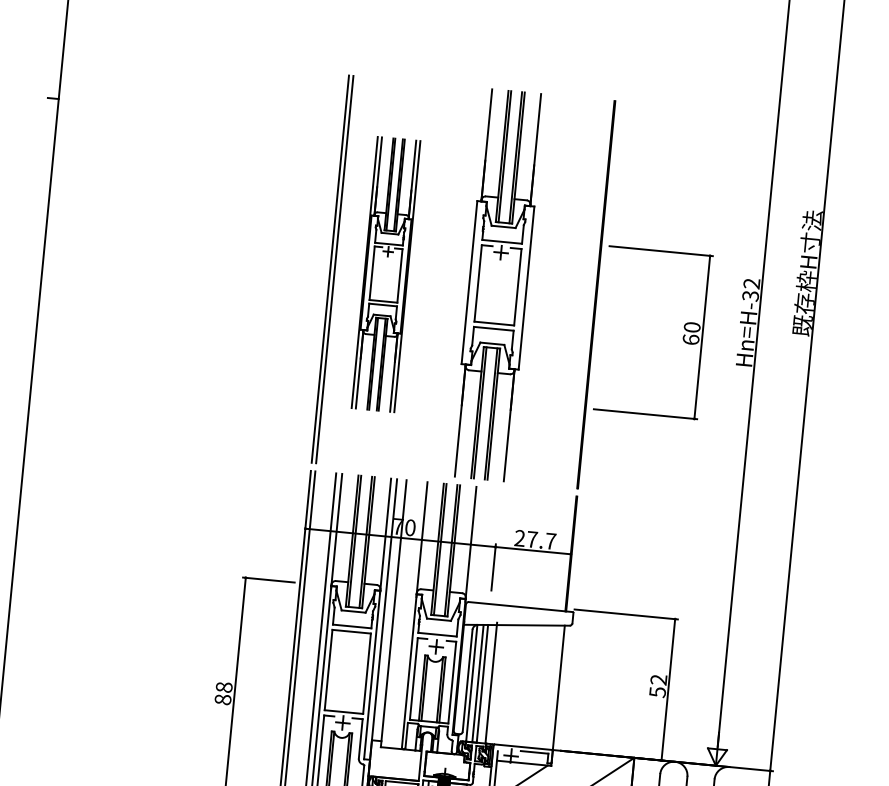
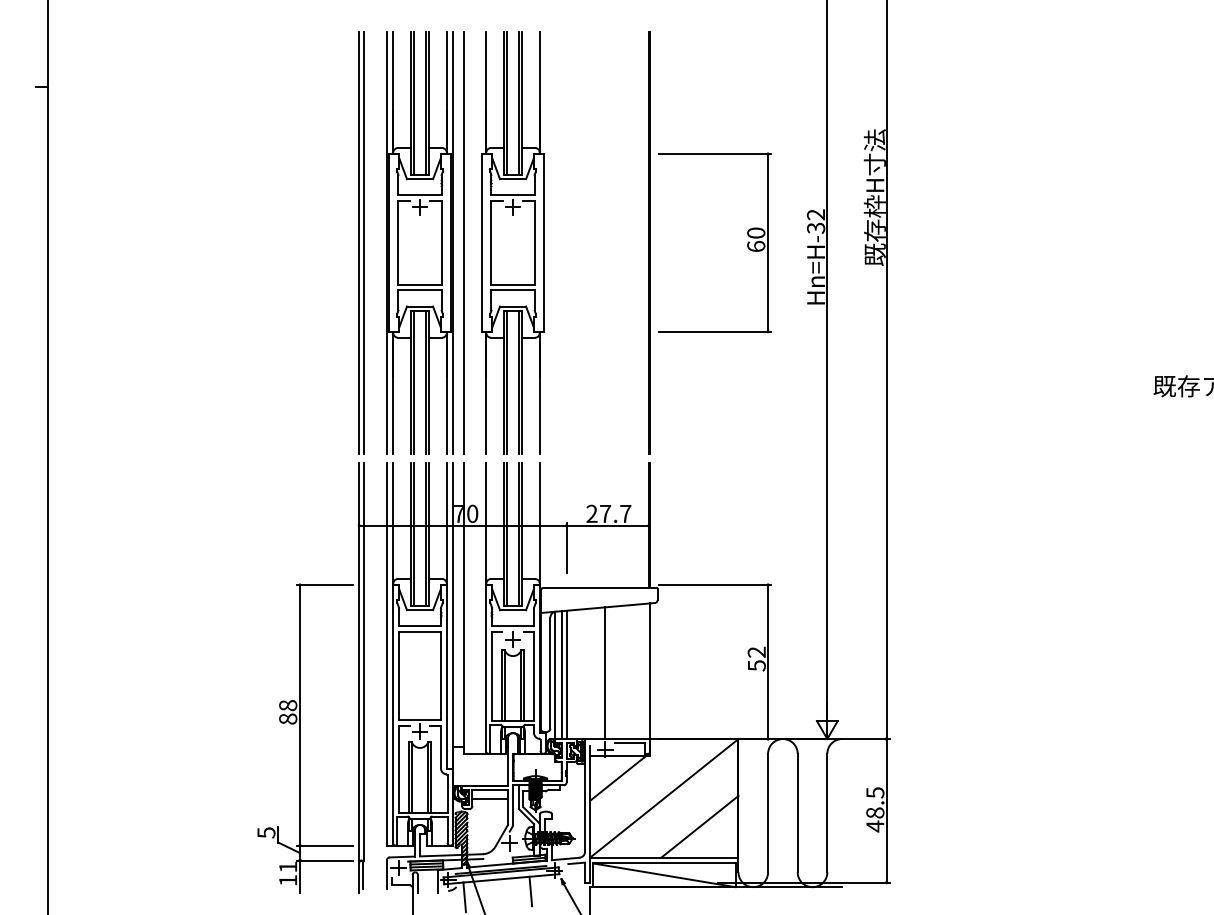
part: (385, 274) -> (419, 242), size x1.43
line: (425, 278) -> (463, 242), added
part: (497, 284) -> (512, 242), moved
part: (683, 335) -> (747, 242), moved
line: (491, 683) -> (605, 673), moved

